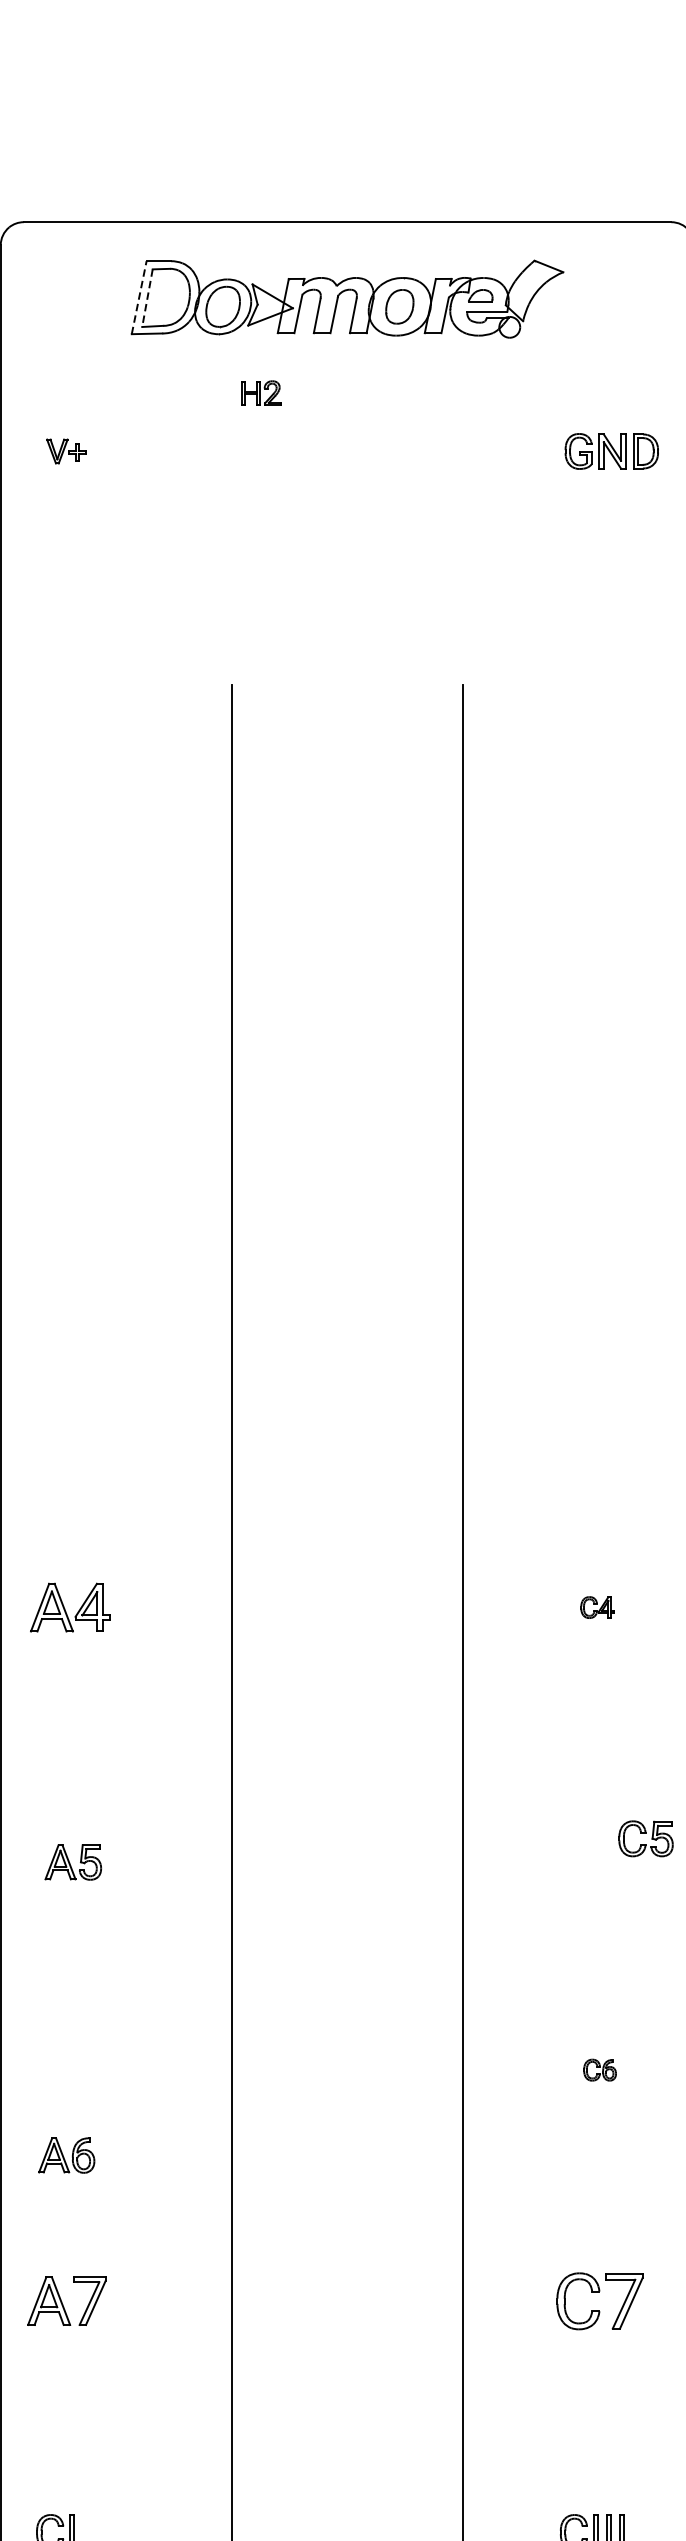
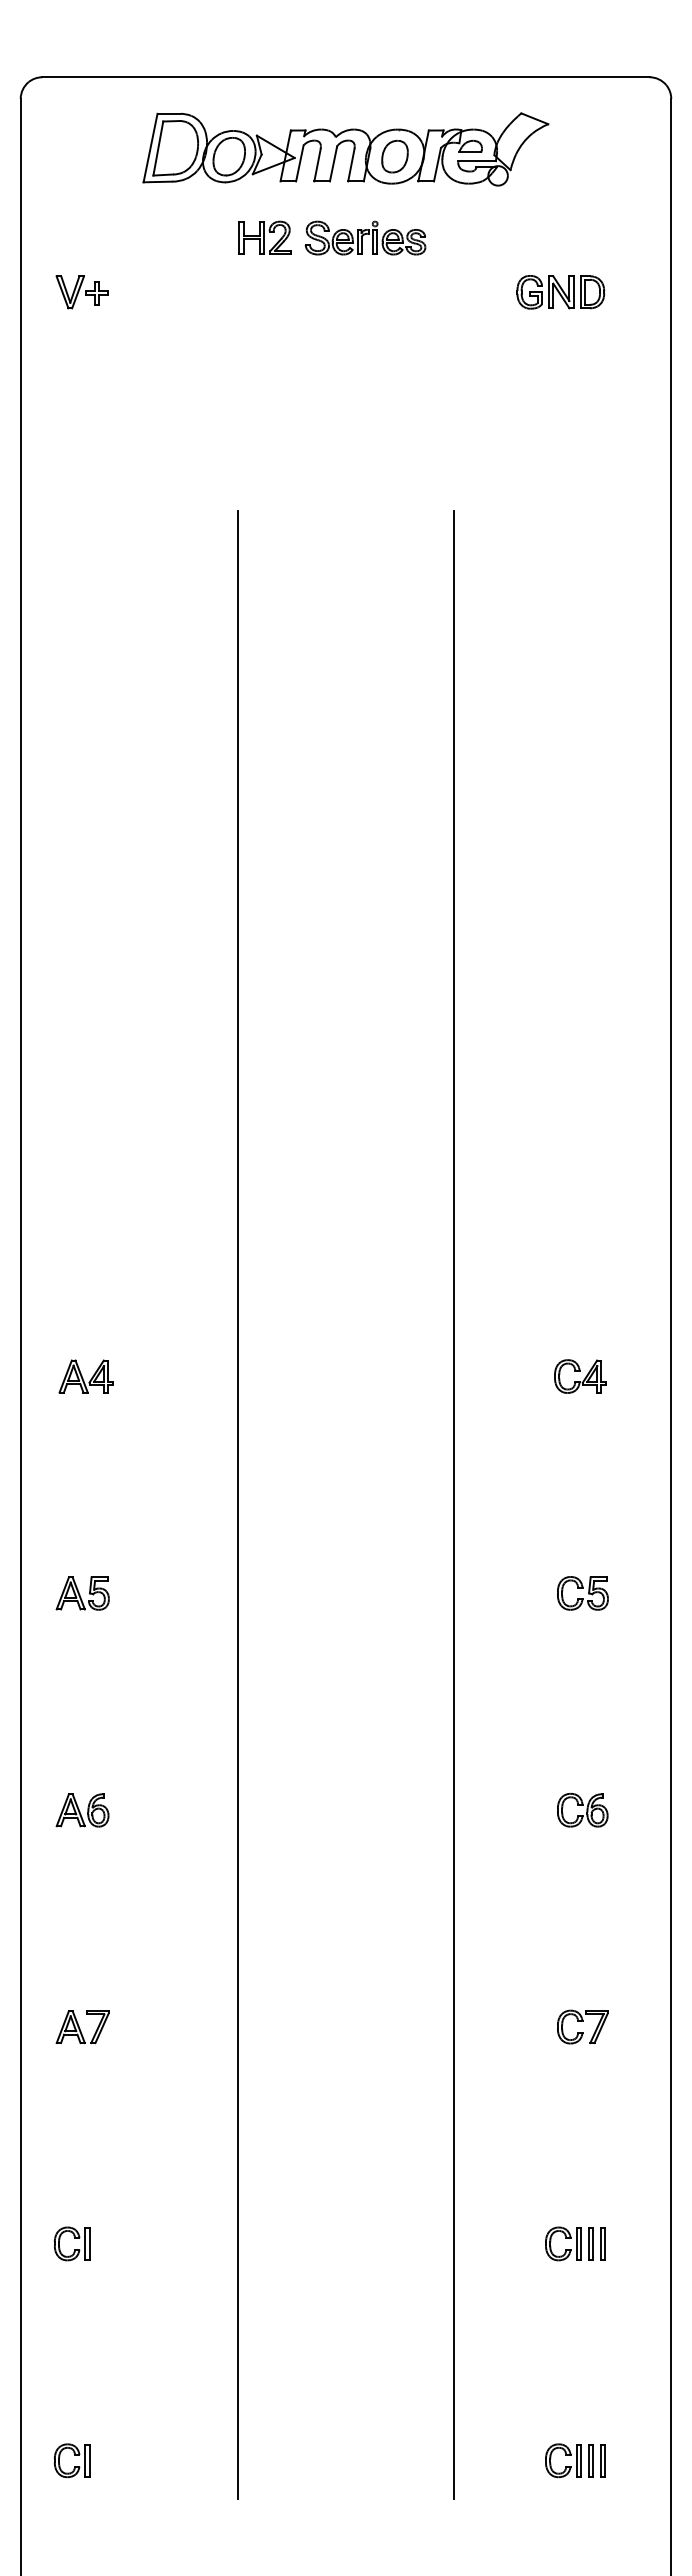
line: (139, 298) -> (150, 148), dashed -> solid
line: (147, 299) -> (158, 149), dashed -> solid
part: (260, 393) -> (264, 237), size x1.43
part: (368, 393) -> (365, 237), added
part: (65, 451) -> (81, 292), size x1.43
part: (611, 451) -> (560, 292), moved
part: (69, 1607) -> (85, 1376), size x0.71
part: (597, 1607) -> (580, 1376), size x1.67
part: (645, 1838) -> (582, 1593), moved
part: (73, 1862) -> (82, 1593), moved
part: (599, 2070) -> (582, 1810), size x1.67
part: (66, 2155) -> (82, 1810), moved
part: (599, 2300) -> (582, 2026), size x0.62
part: (66, 2301) -> (82, 2027), size x0.71

